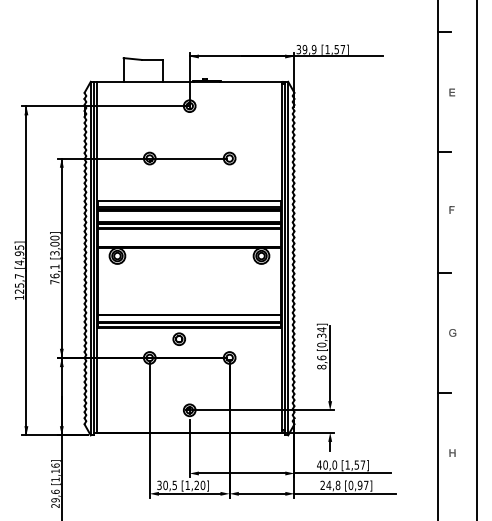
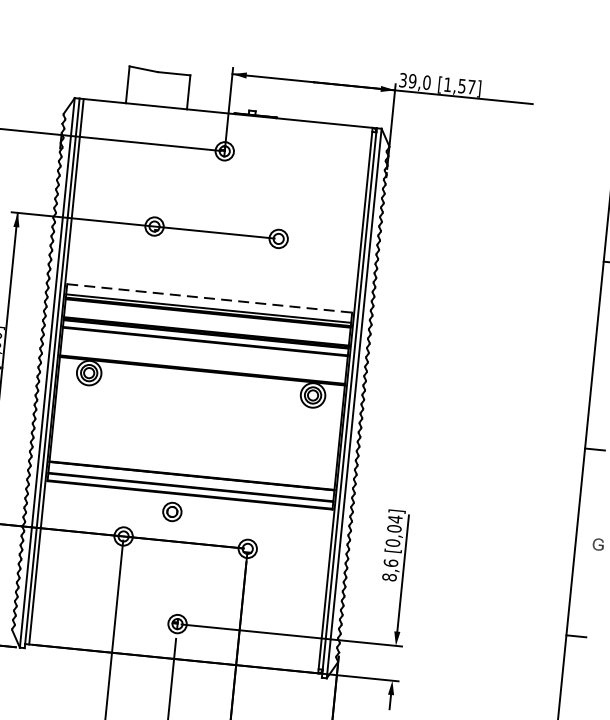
text: (313, 49) -> (425, 82), 39,9 -> 39,0
line: (189, 200) -> (209, 297), solid -> dashed
text: (321, 335) -> (393, 528), [0,34] -> [0,04]

